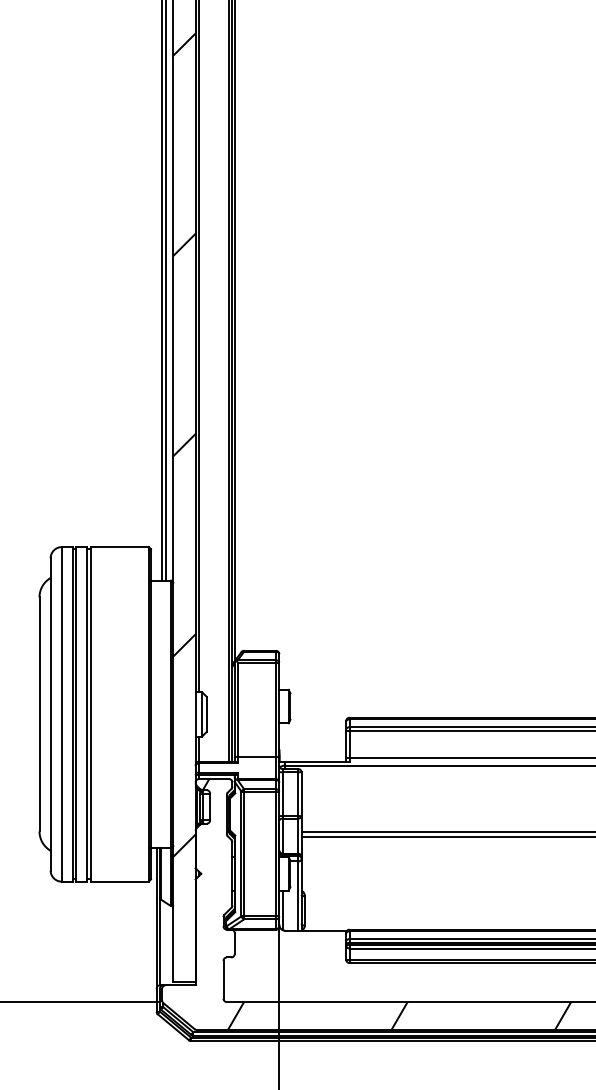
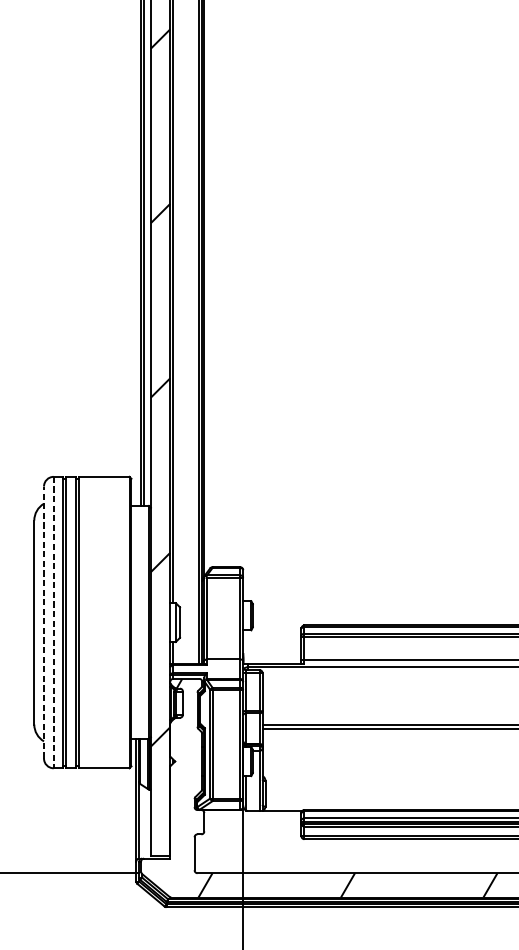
line: (50, 713) -> (43, 621), solid -> dashed
line: (61, 714) -> (53, 622), solid -> dashed

